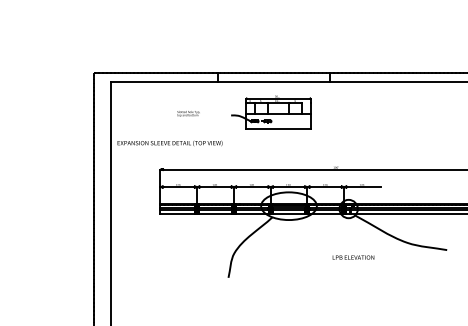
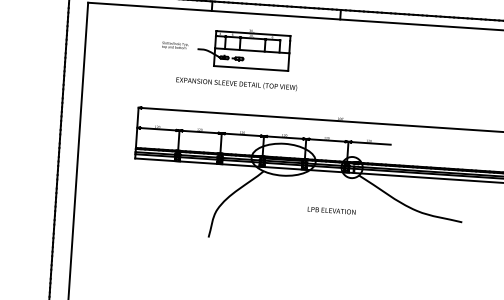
part: (271, 112) -> (244, 48), moved
text: (169, 143) -> (236, 84), moved
text: (353, 257) -> (331, 210), moved

